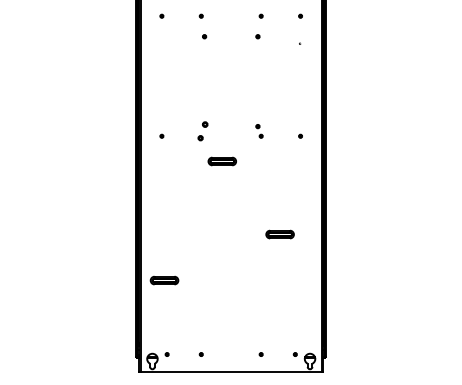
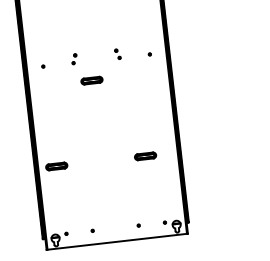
part: (202, 131) -> (74, 59), size x0.71
part: (279, 234) -> (145, 156), moved
part: (164, 280) -> (56, 166), moved

